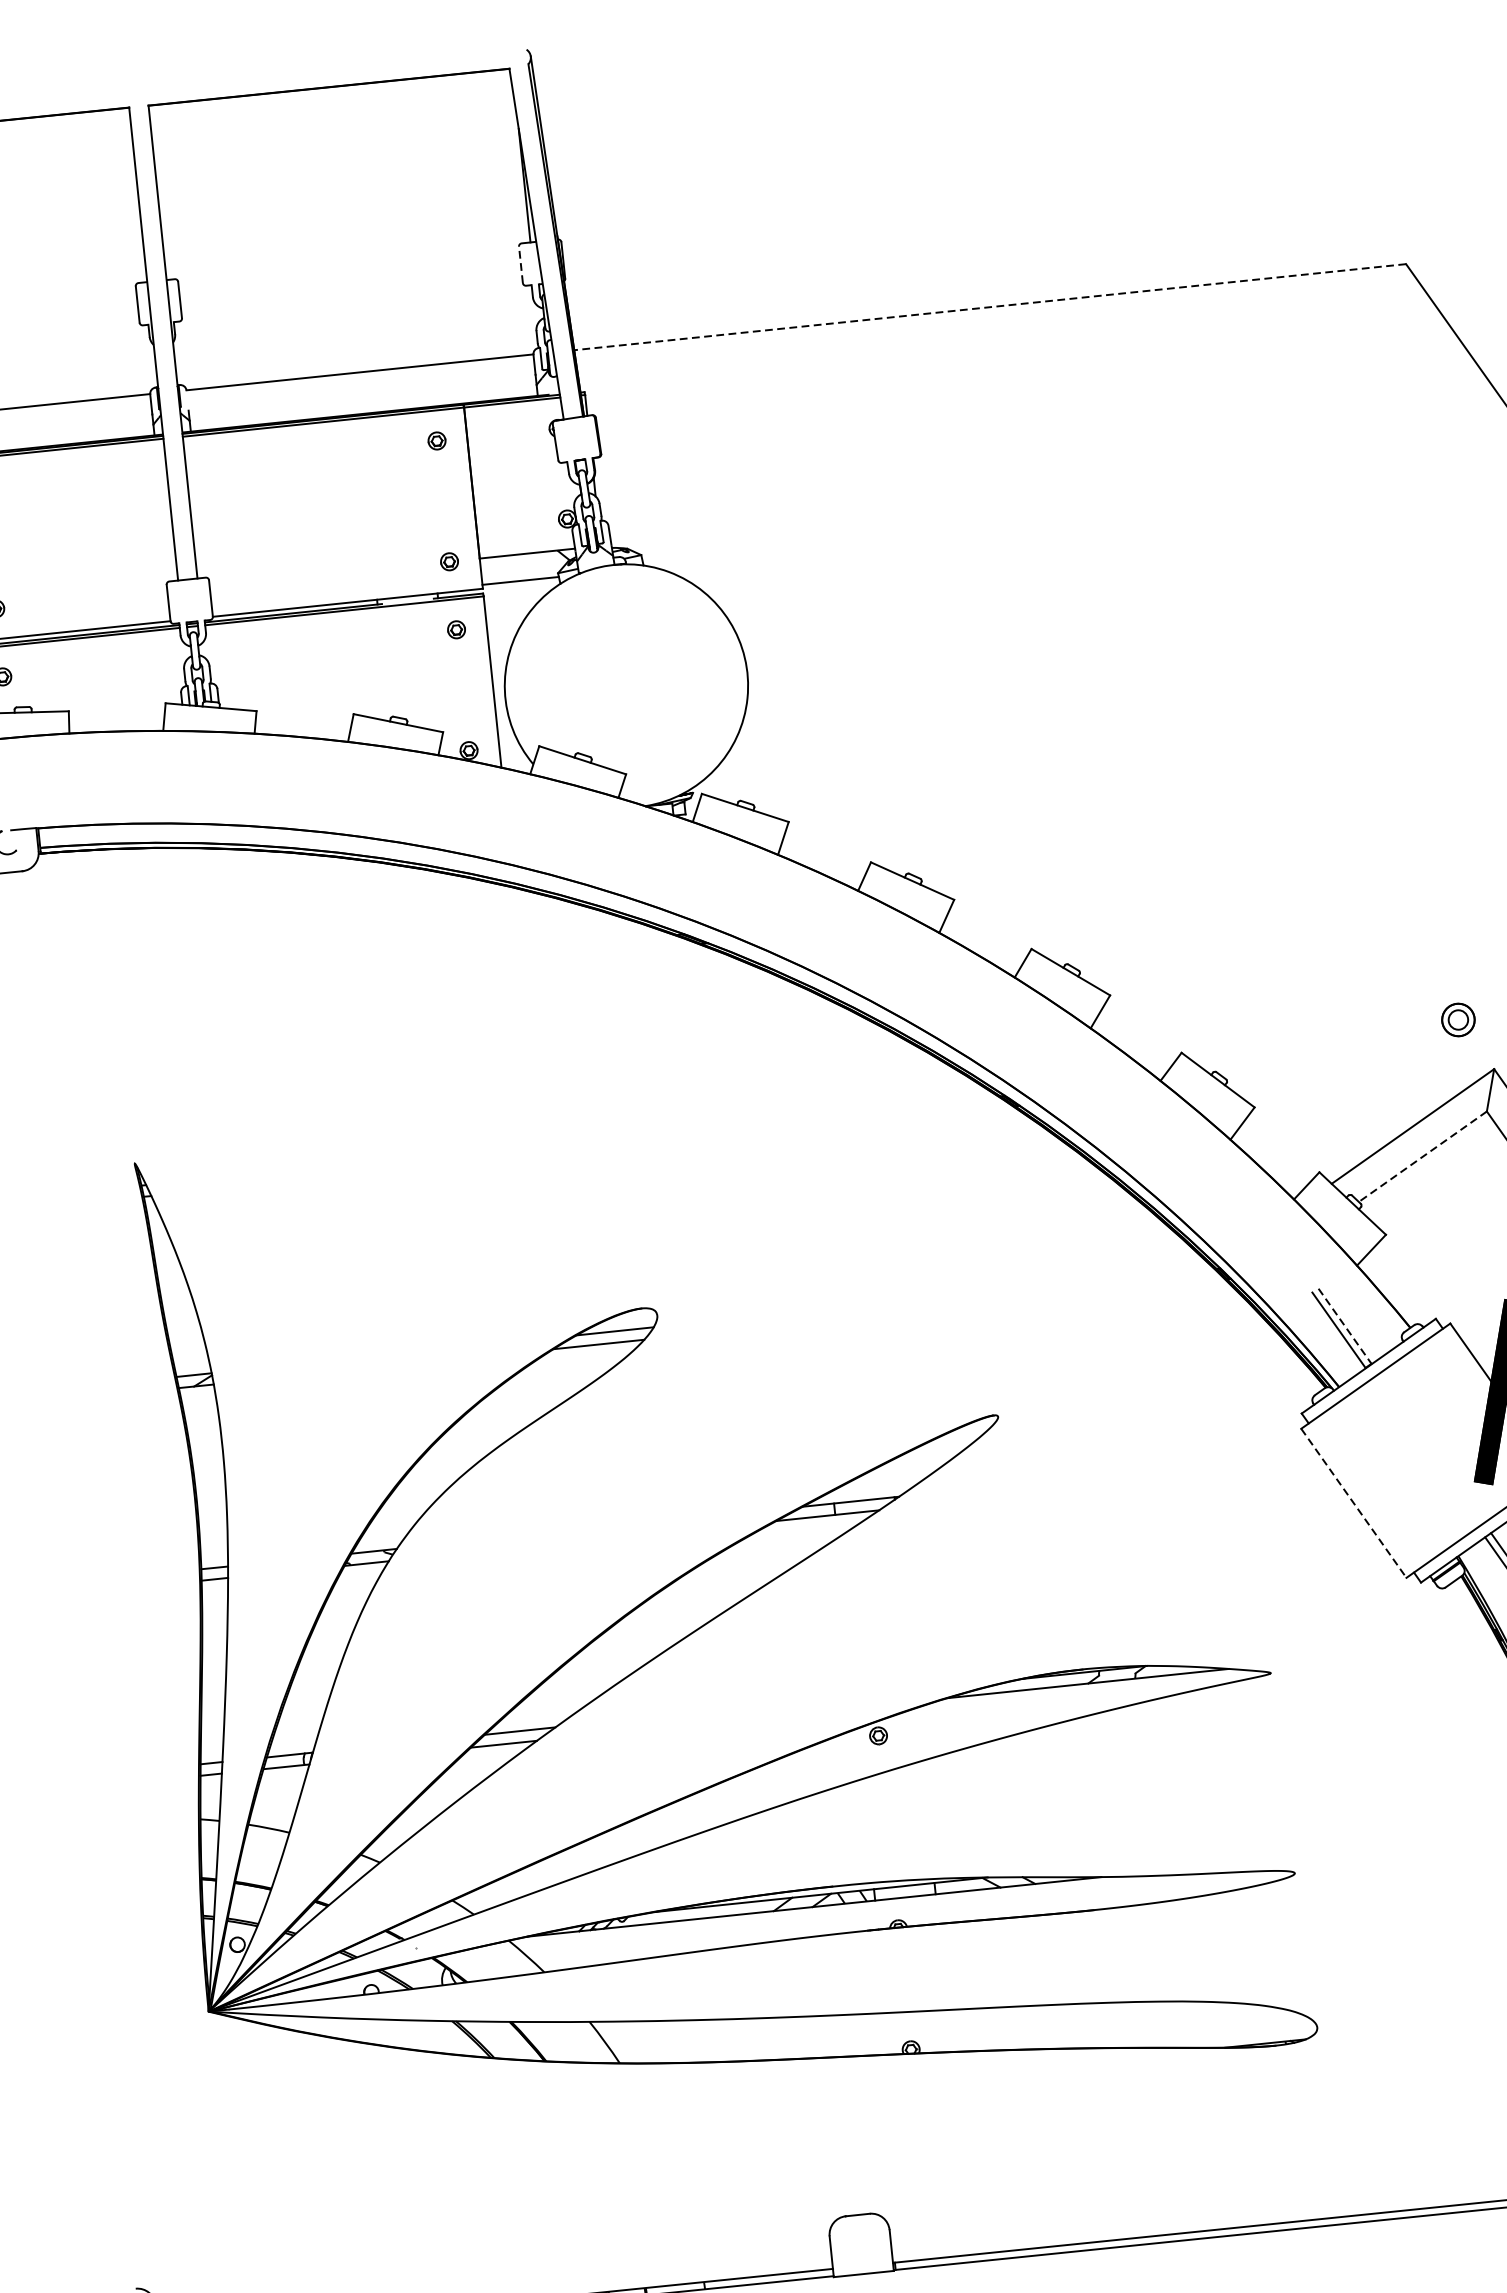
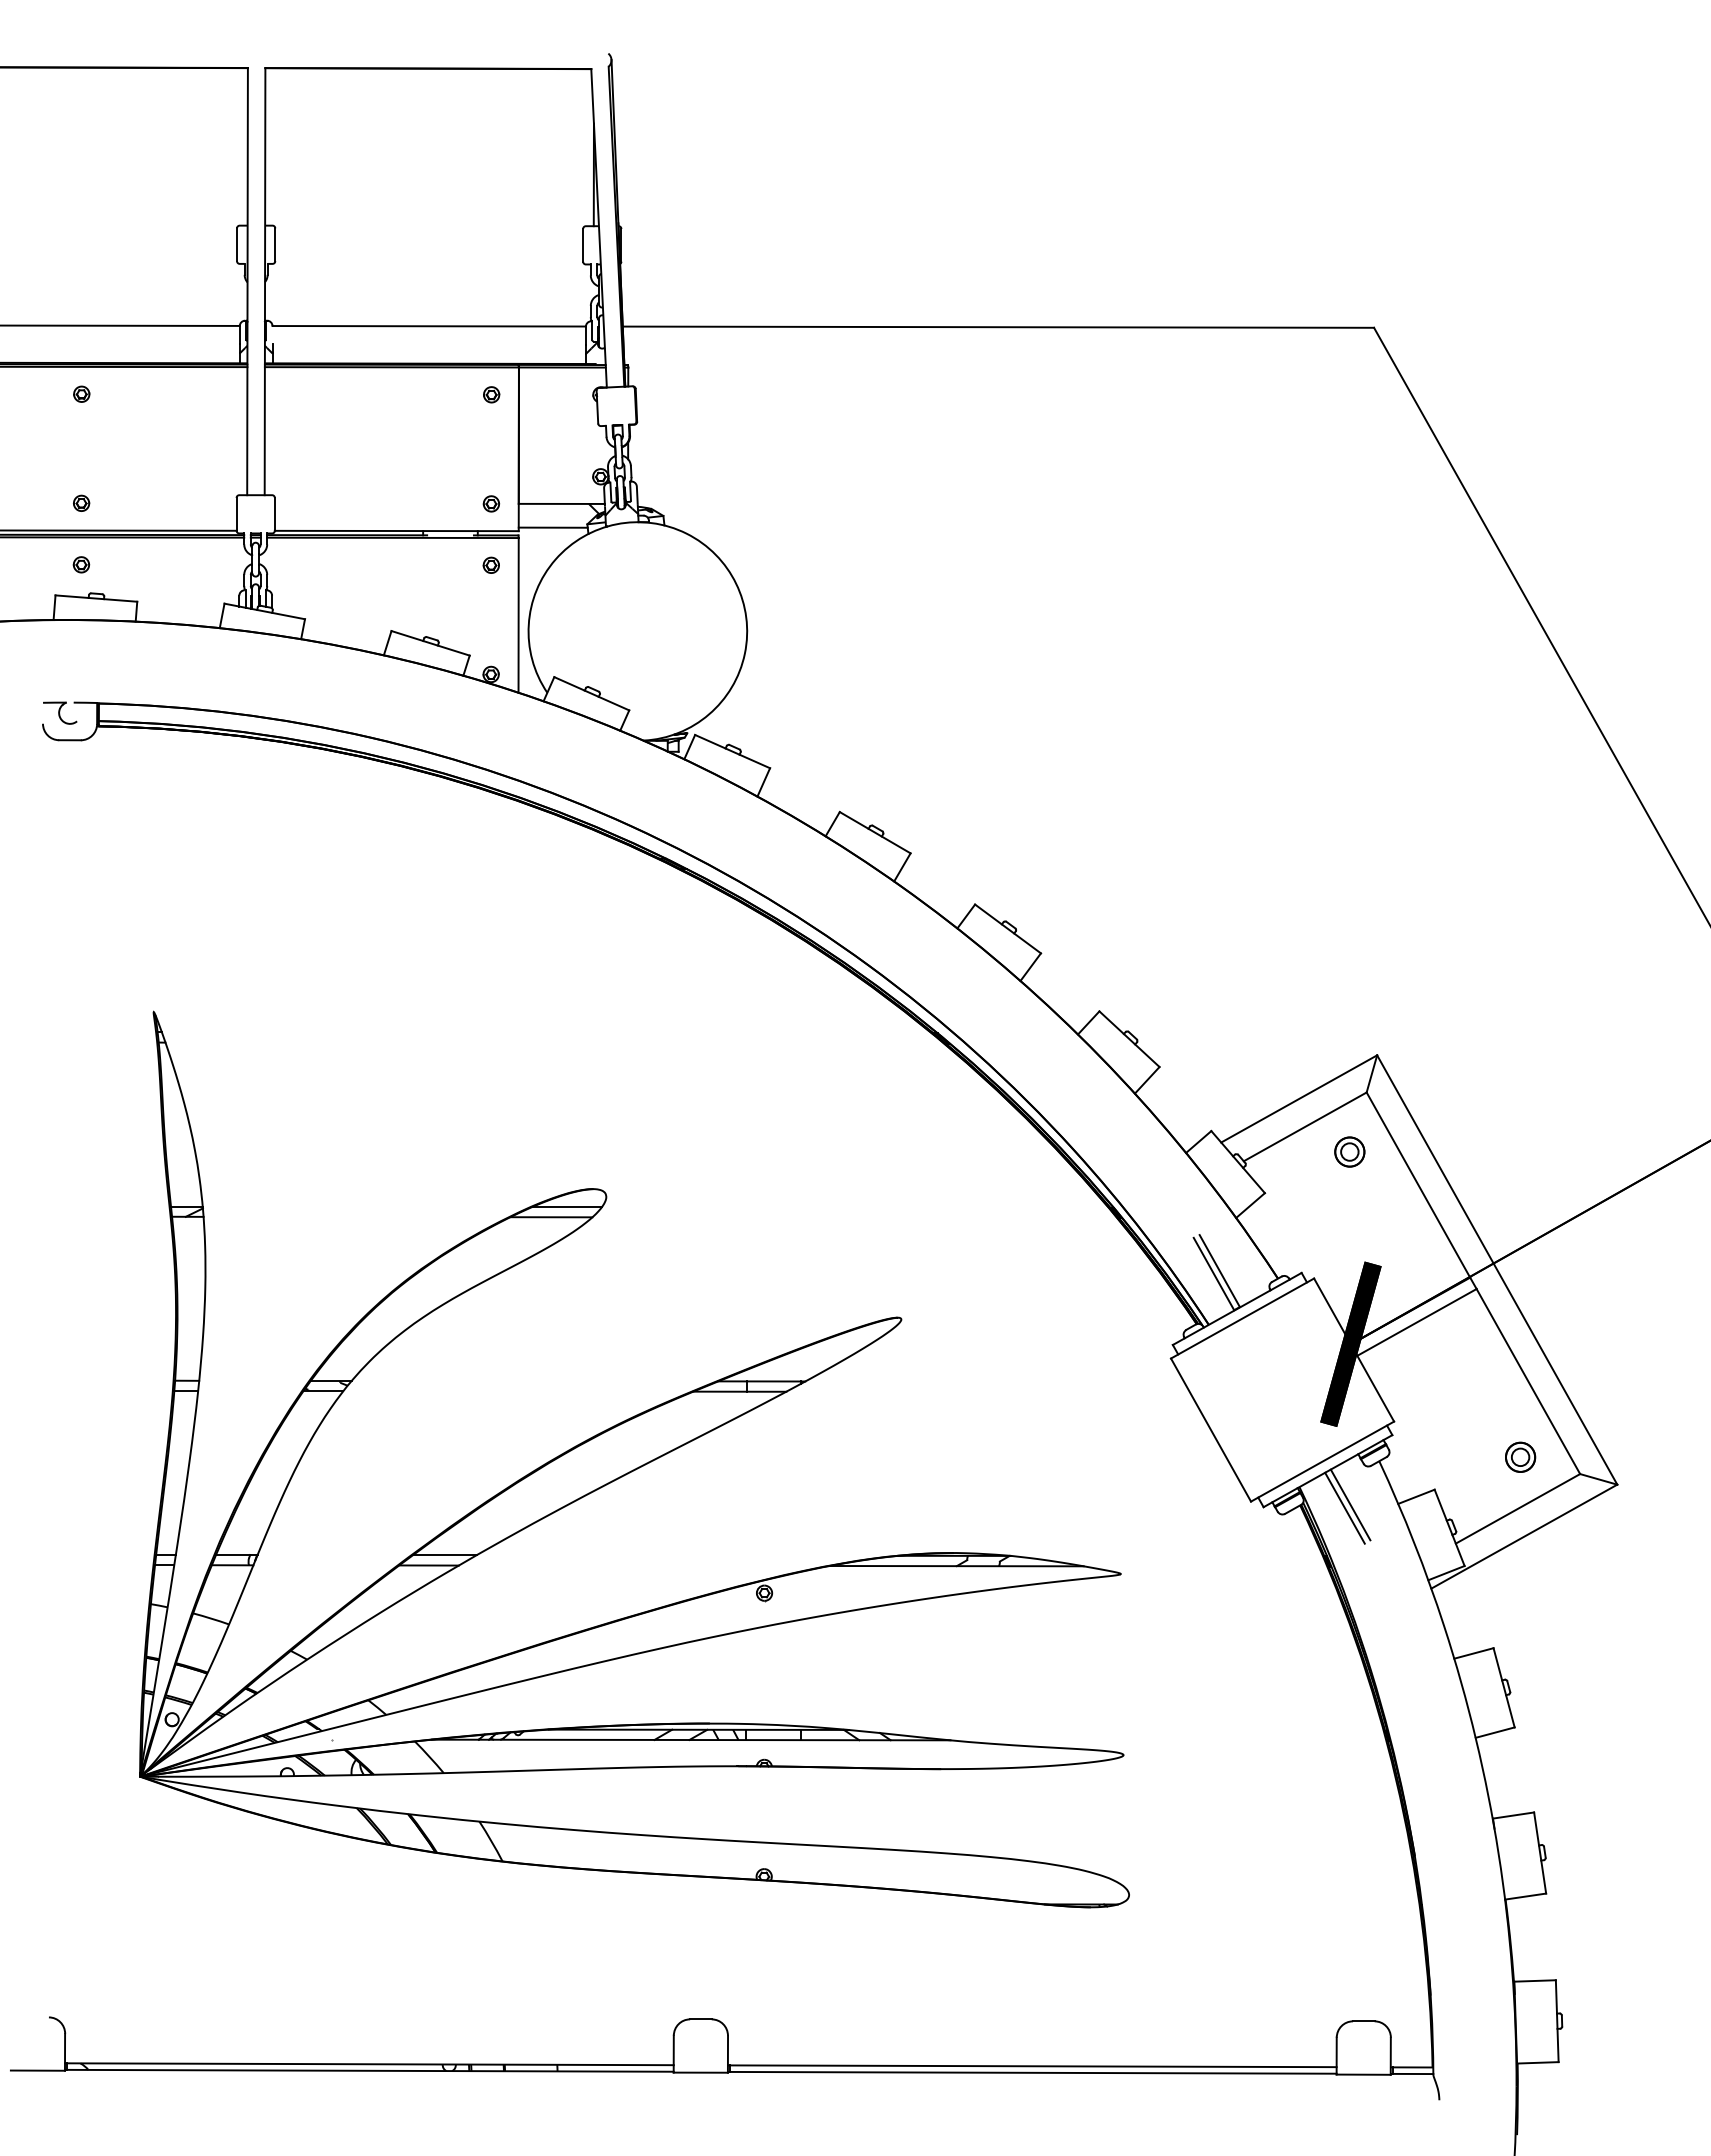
line: (521, 263) -> (583, 244), dashed -> solid
line: (990, 307) -> (998, 327), dashed -> solid
part: (1457, 1019) -> (1349, 1151), moved
line: (1422, 1157) -> (1304, 1127), dashed -> solid
line: (1345, 1326) -> (1220, 1271), dashed -> solid
line: (1354, 1503) -> (1211, 1430), dashed -> solid

